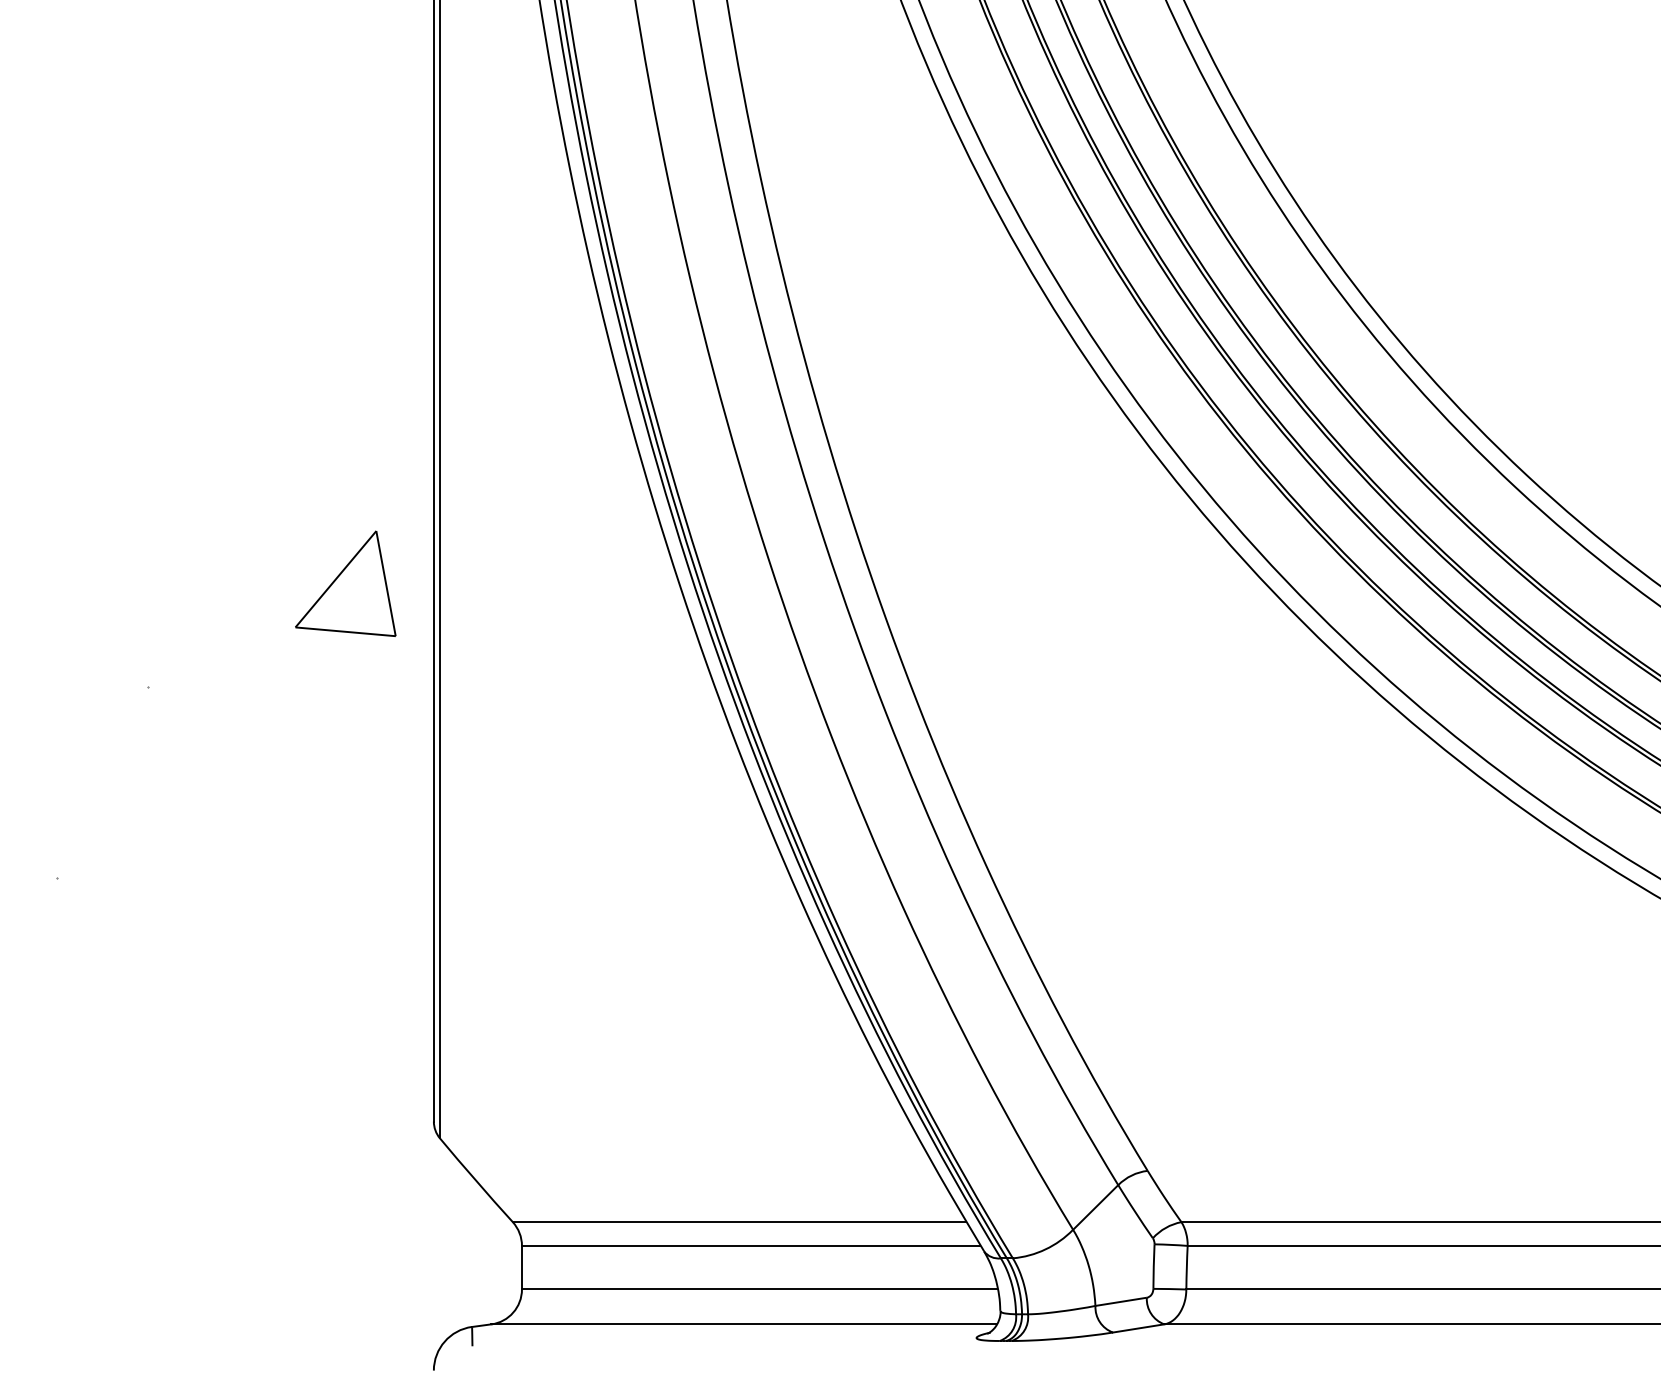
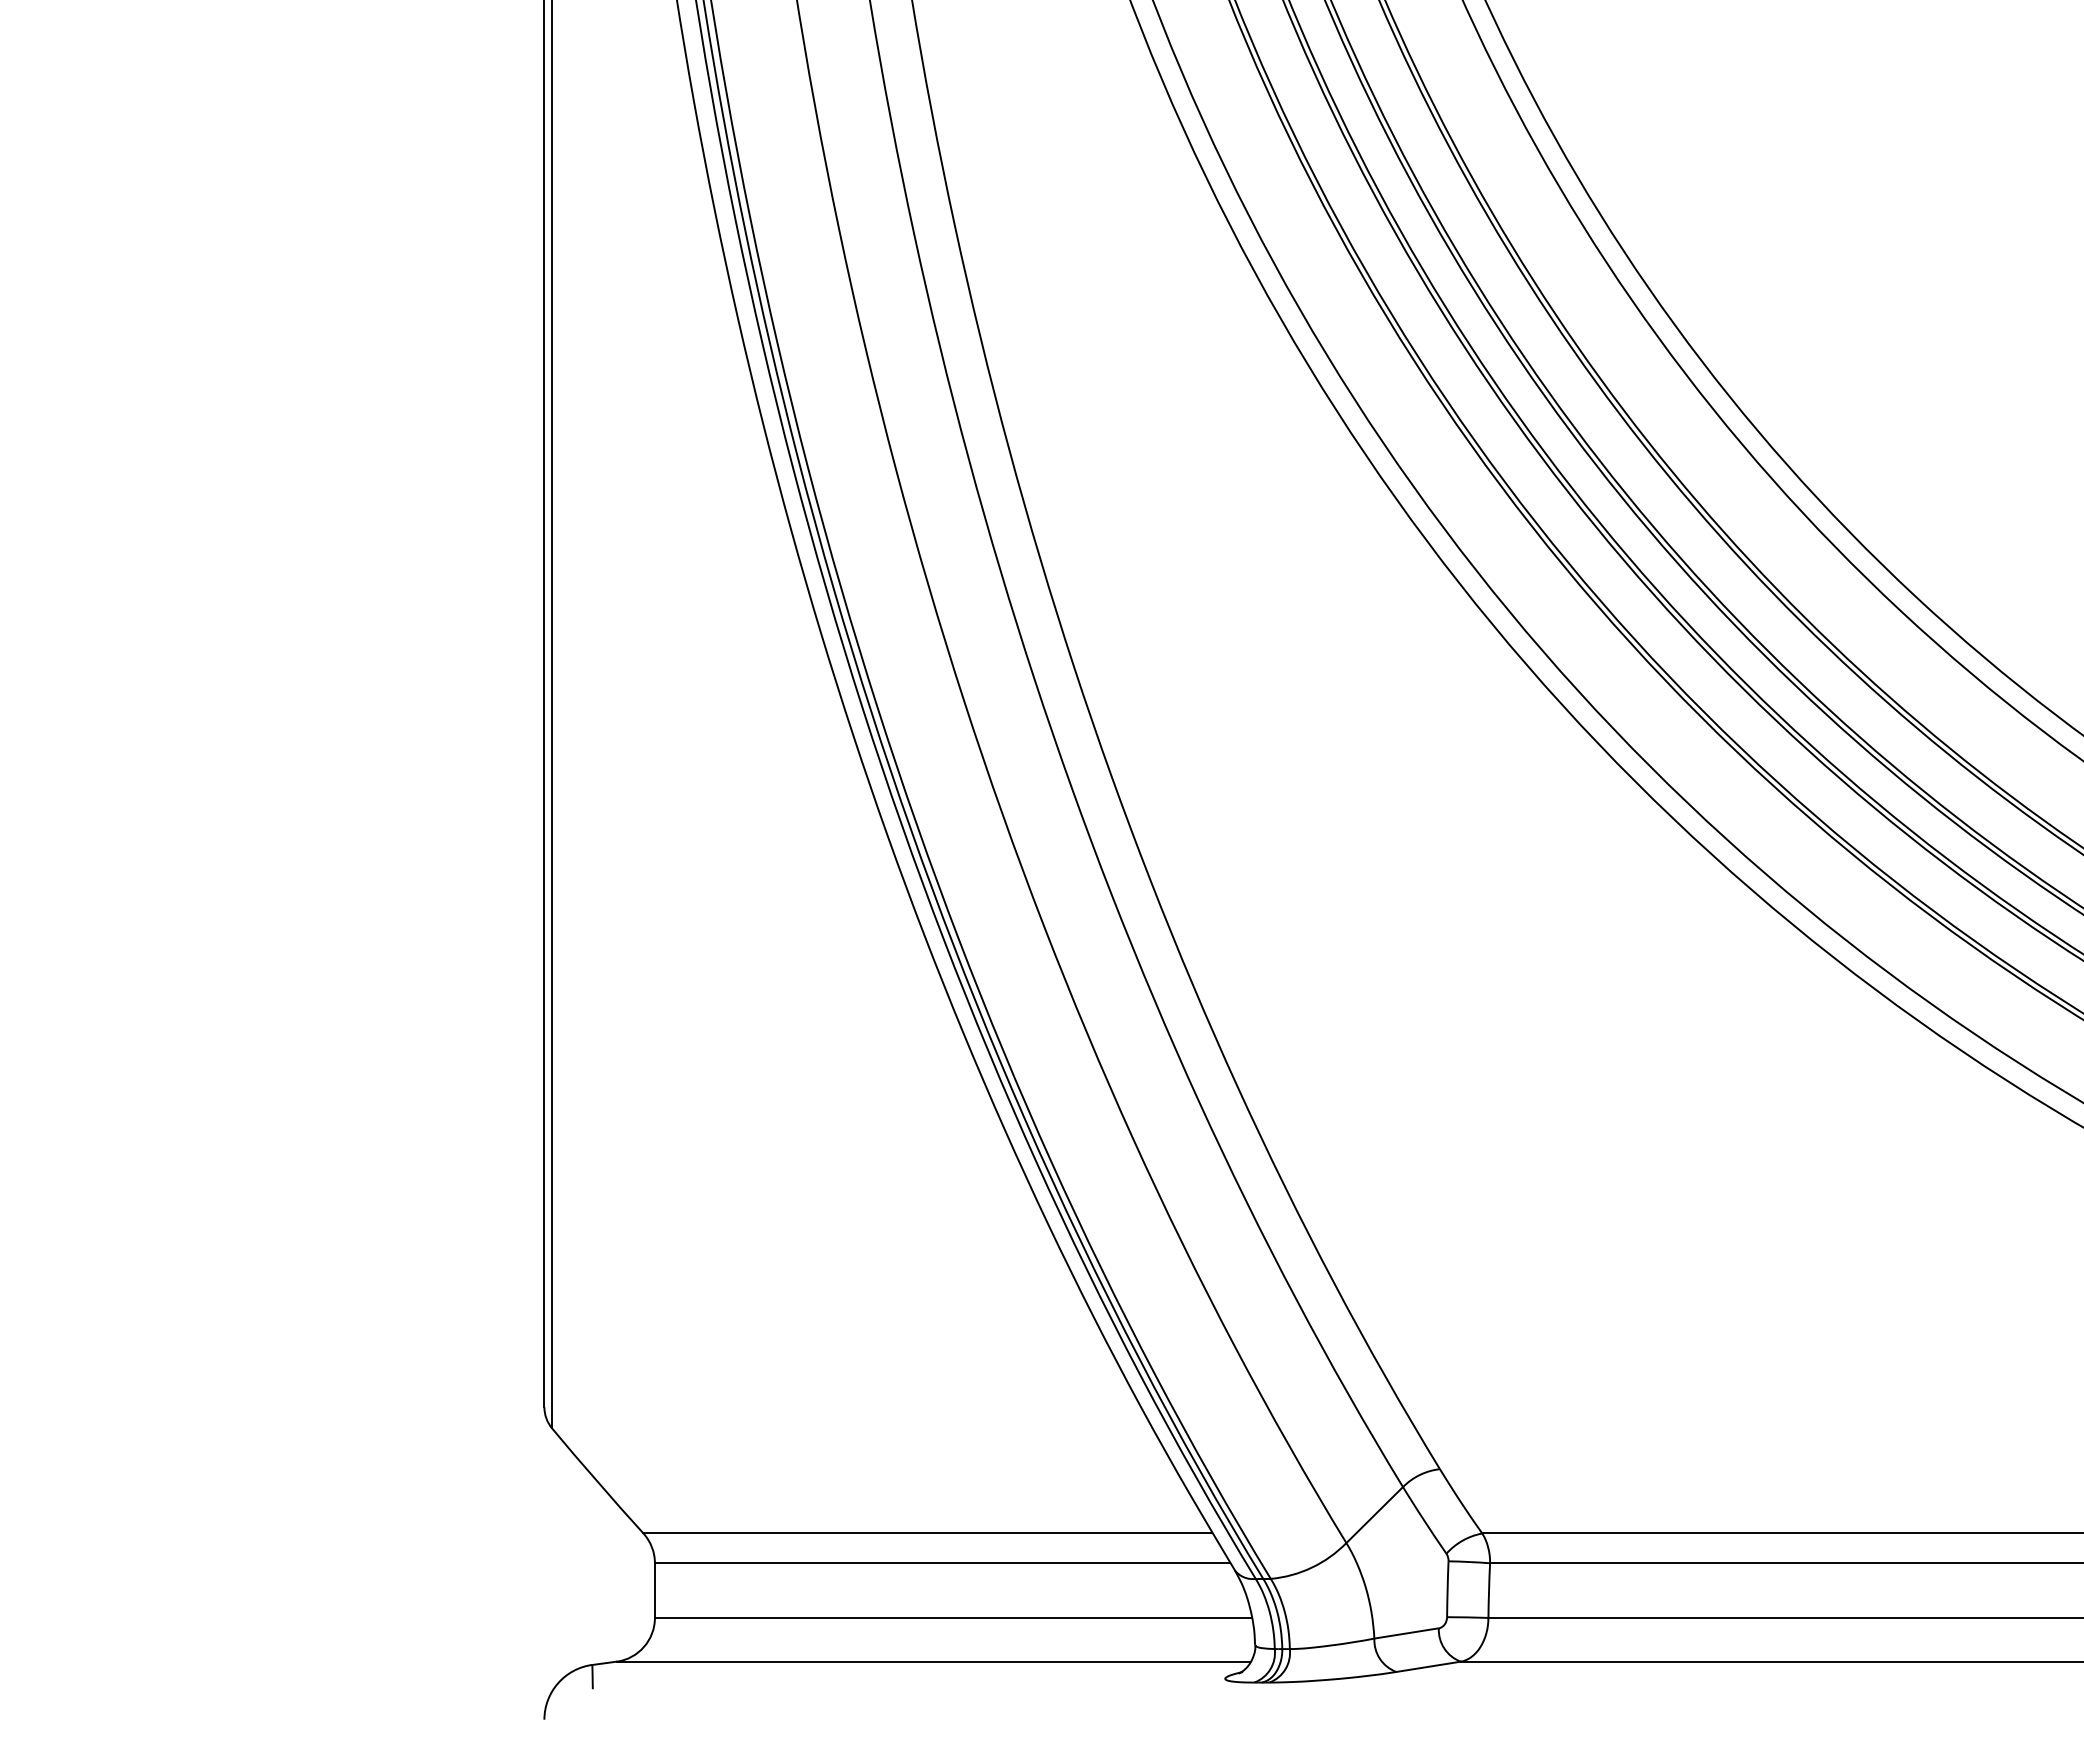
hatch: (226, 704) -> (284, 884), removed

